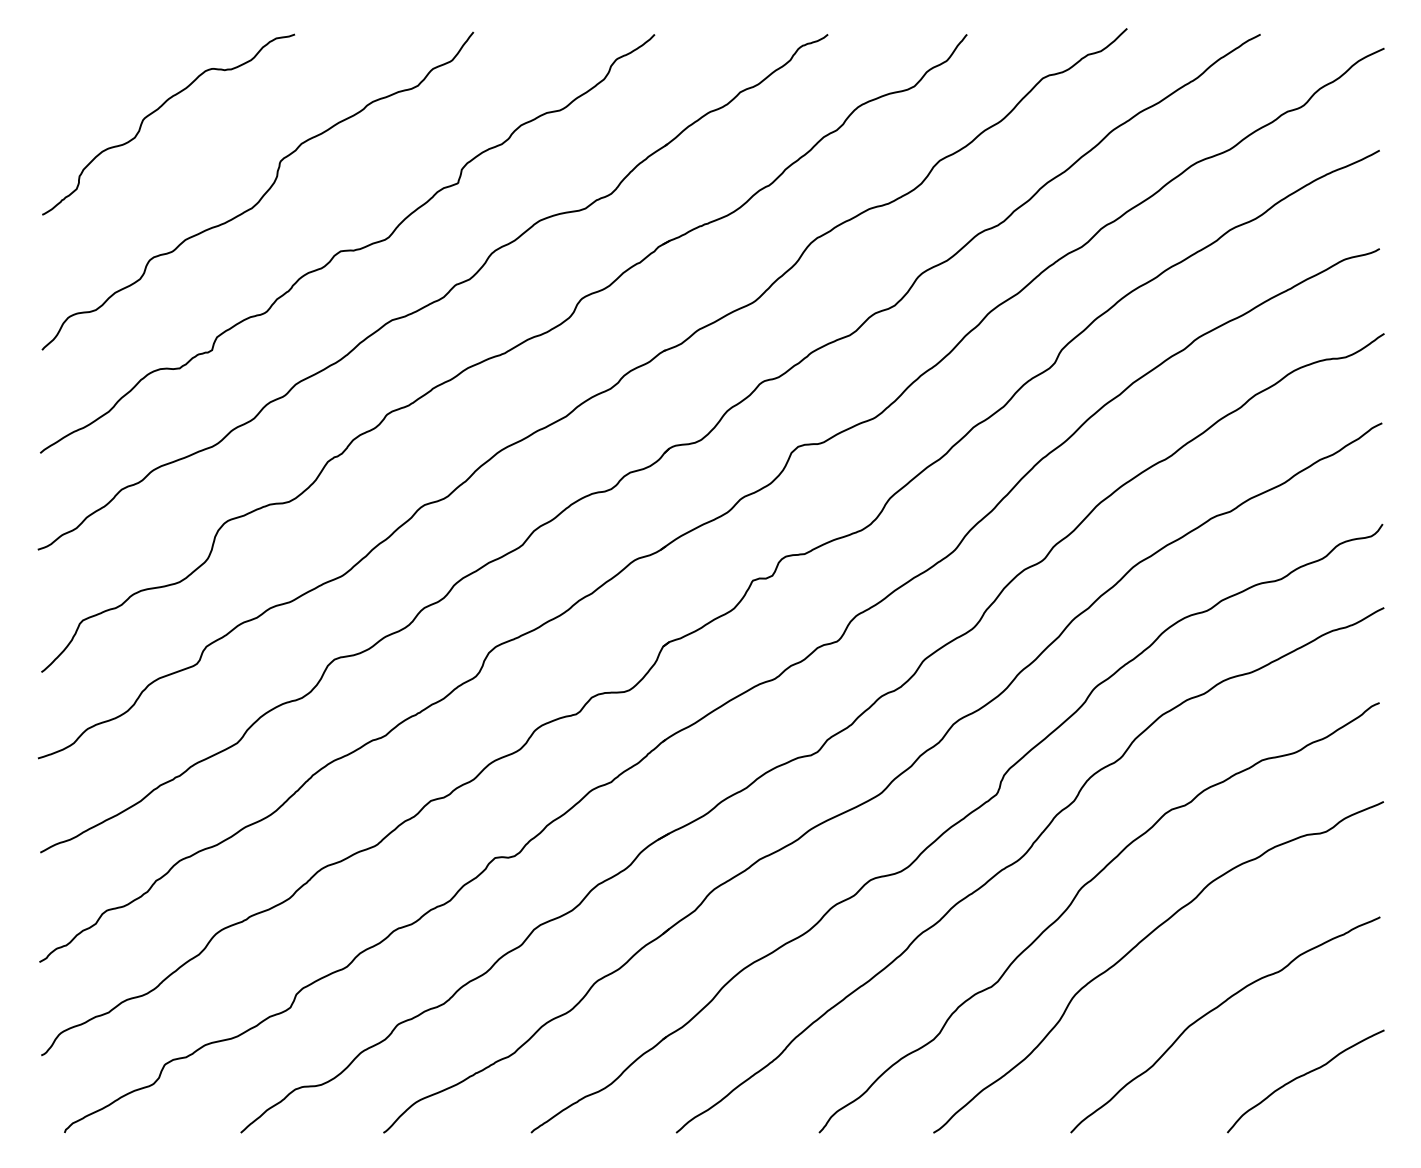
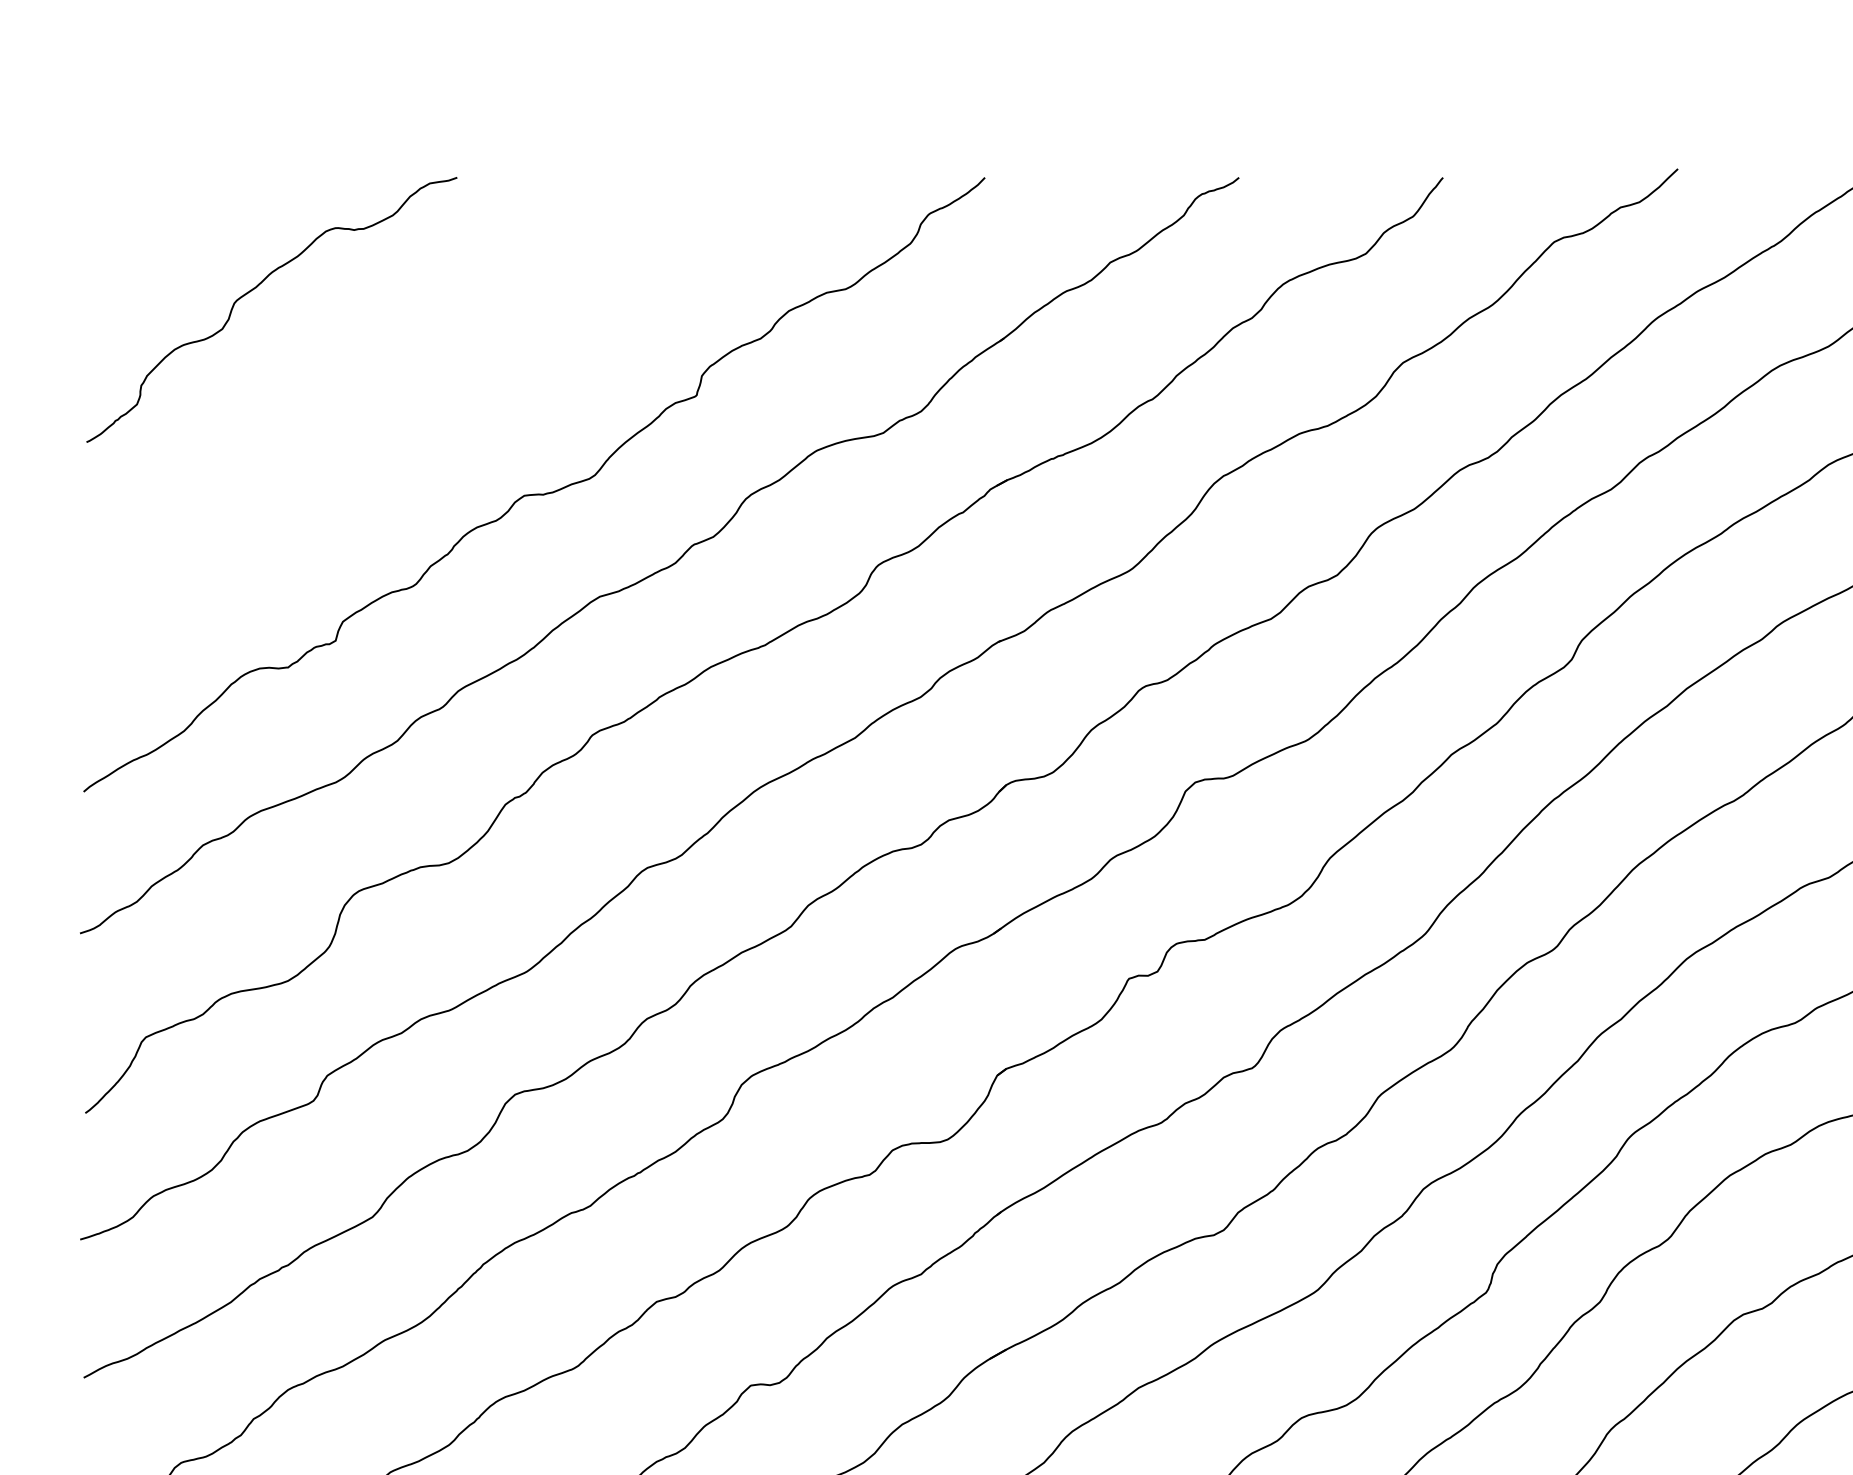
curve: (262, 195) -> (409, 413), removed

